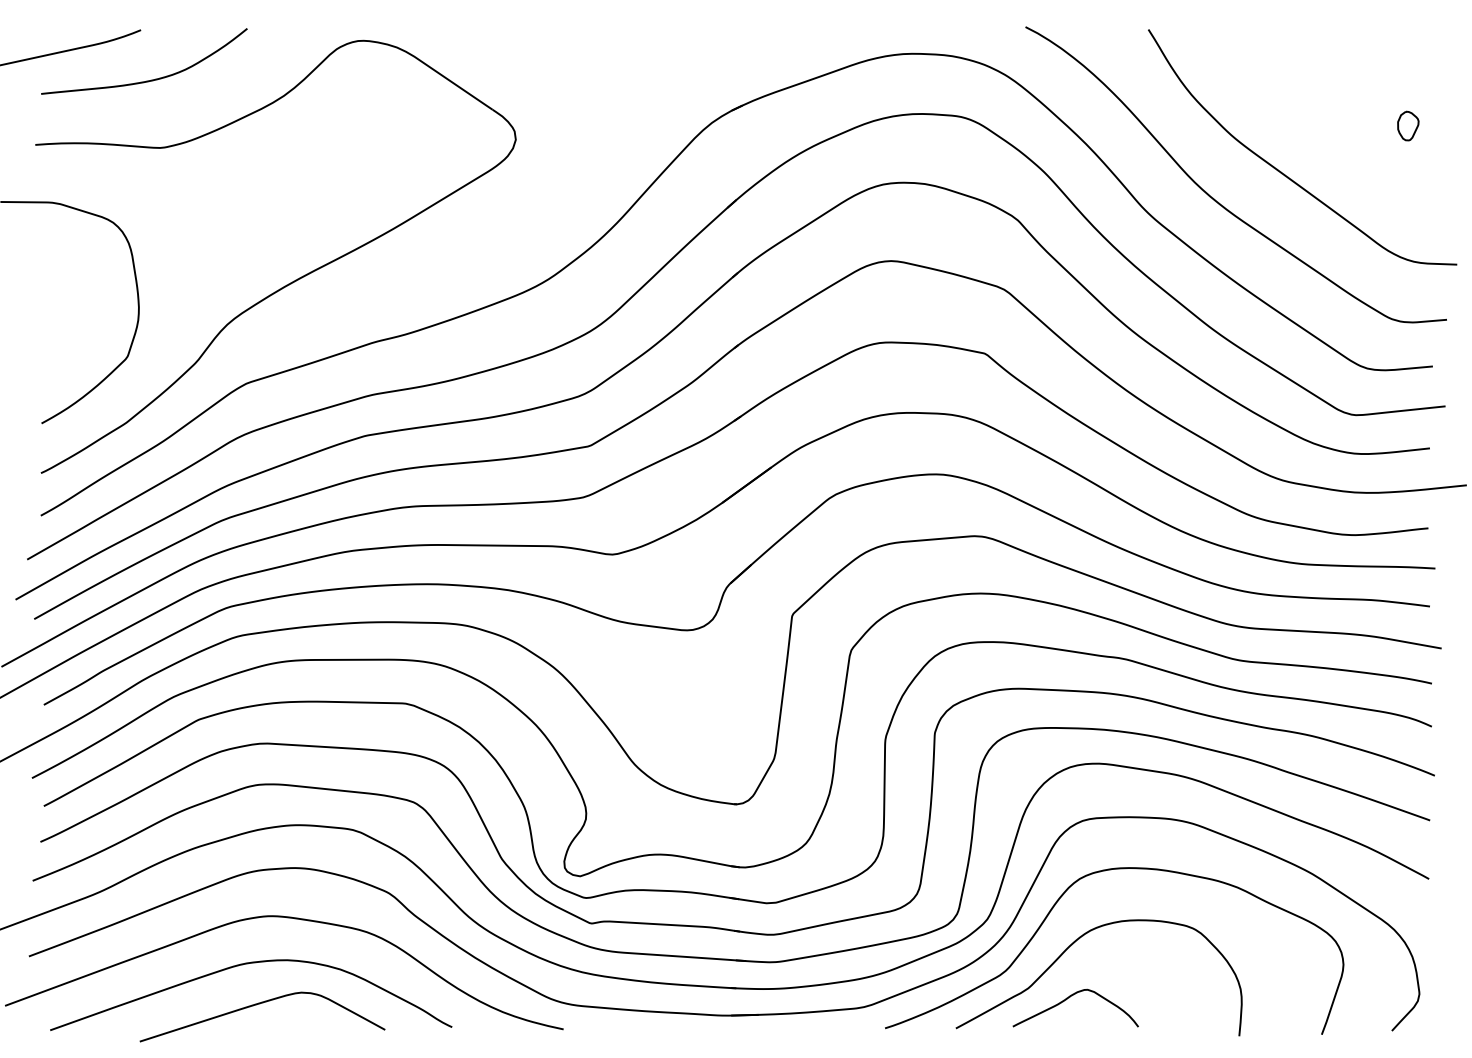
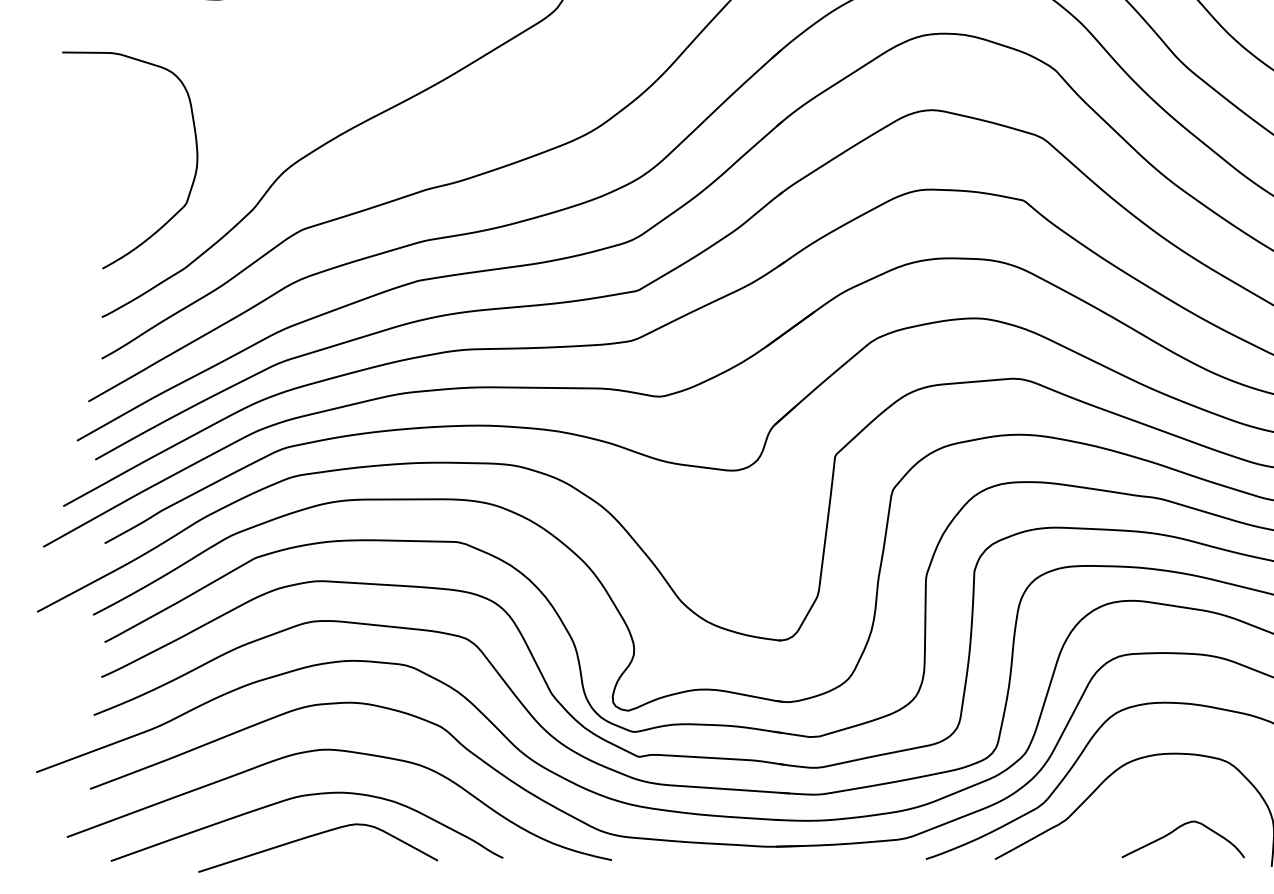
curve: (1070, 997) -> (1178, 829), moved

